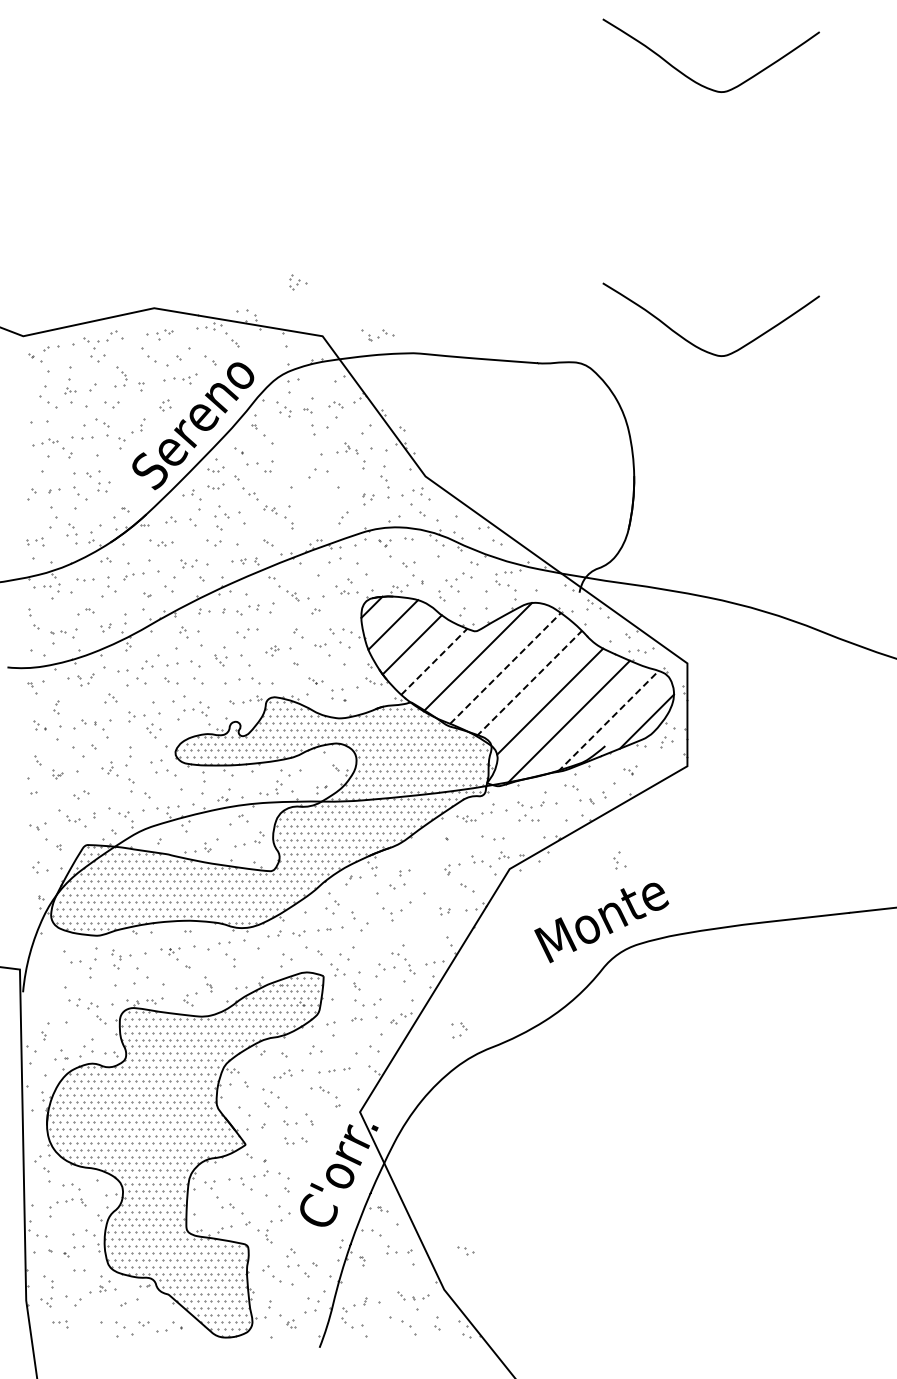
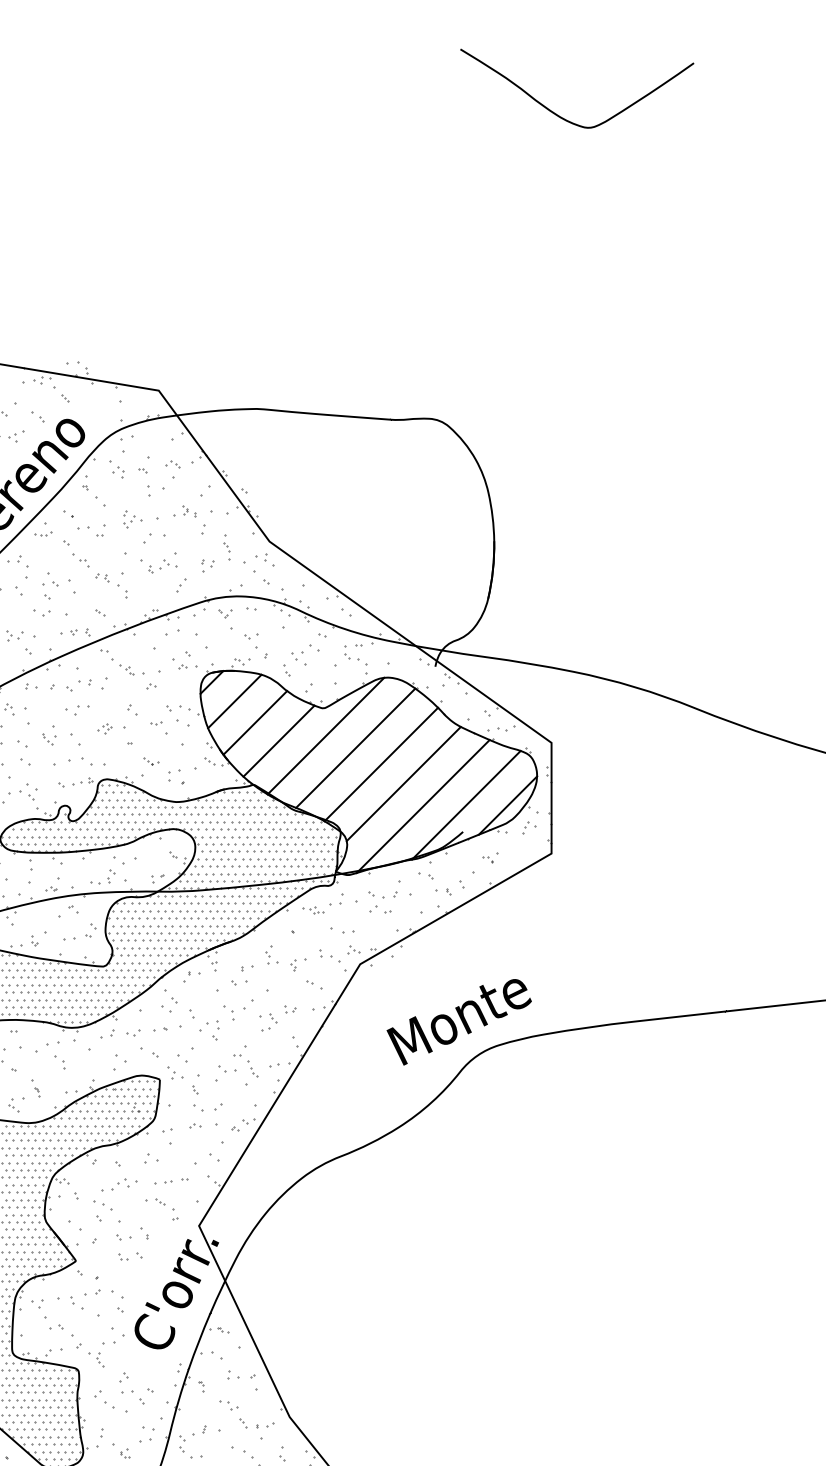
part: (298, 282) -> (132, 519), moved
part: (377, 335) -> (158, 566), moved
curve: (693, 343) -> (558, 398), removed
part: (385, 481) -> (226, 547), size x0.71
part: (215, 486) -> (43, 552), removed
line: (434, 661) -> (279, 740), dashed -> solid
line: (505, 668) -> (355, 748), dashed -> solid
line: (529, 683) -> (381, 764), dashed -> solid
line: (608, 721) -> (466, 805), dashed -> solid
part: (619, 860) -> (271, 955), moved
part: (375, 930) -> (215, 1030), added
part: (459, 1030) -> (268, 1022), moved
part: (282, 1074) -> (115, 1185), size x1.43
part: (465, 1250) -> (228, 1405), moved

